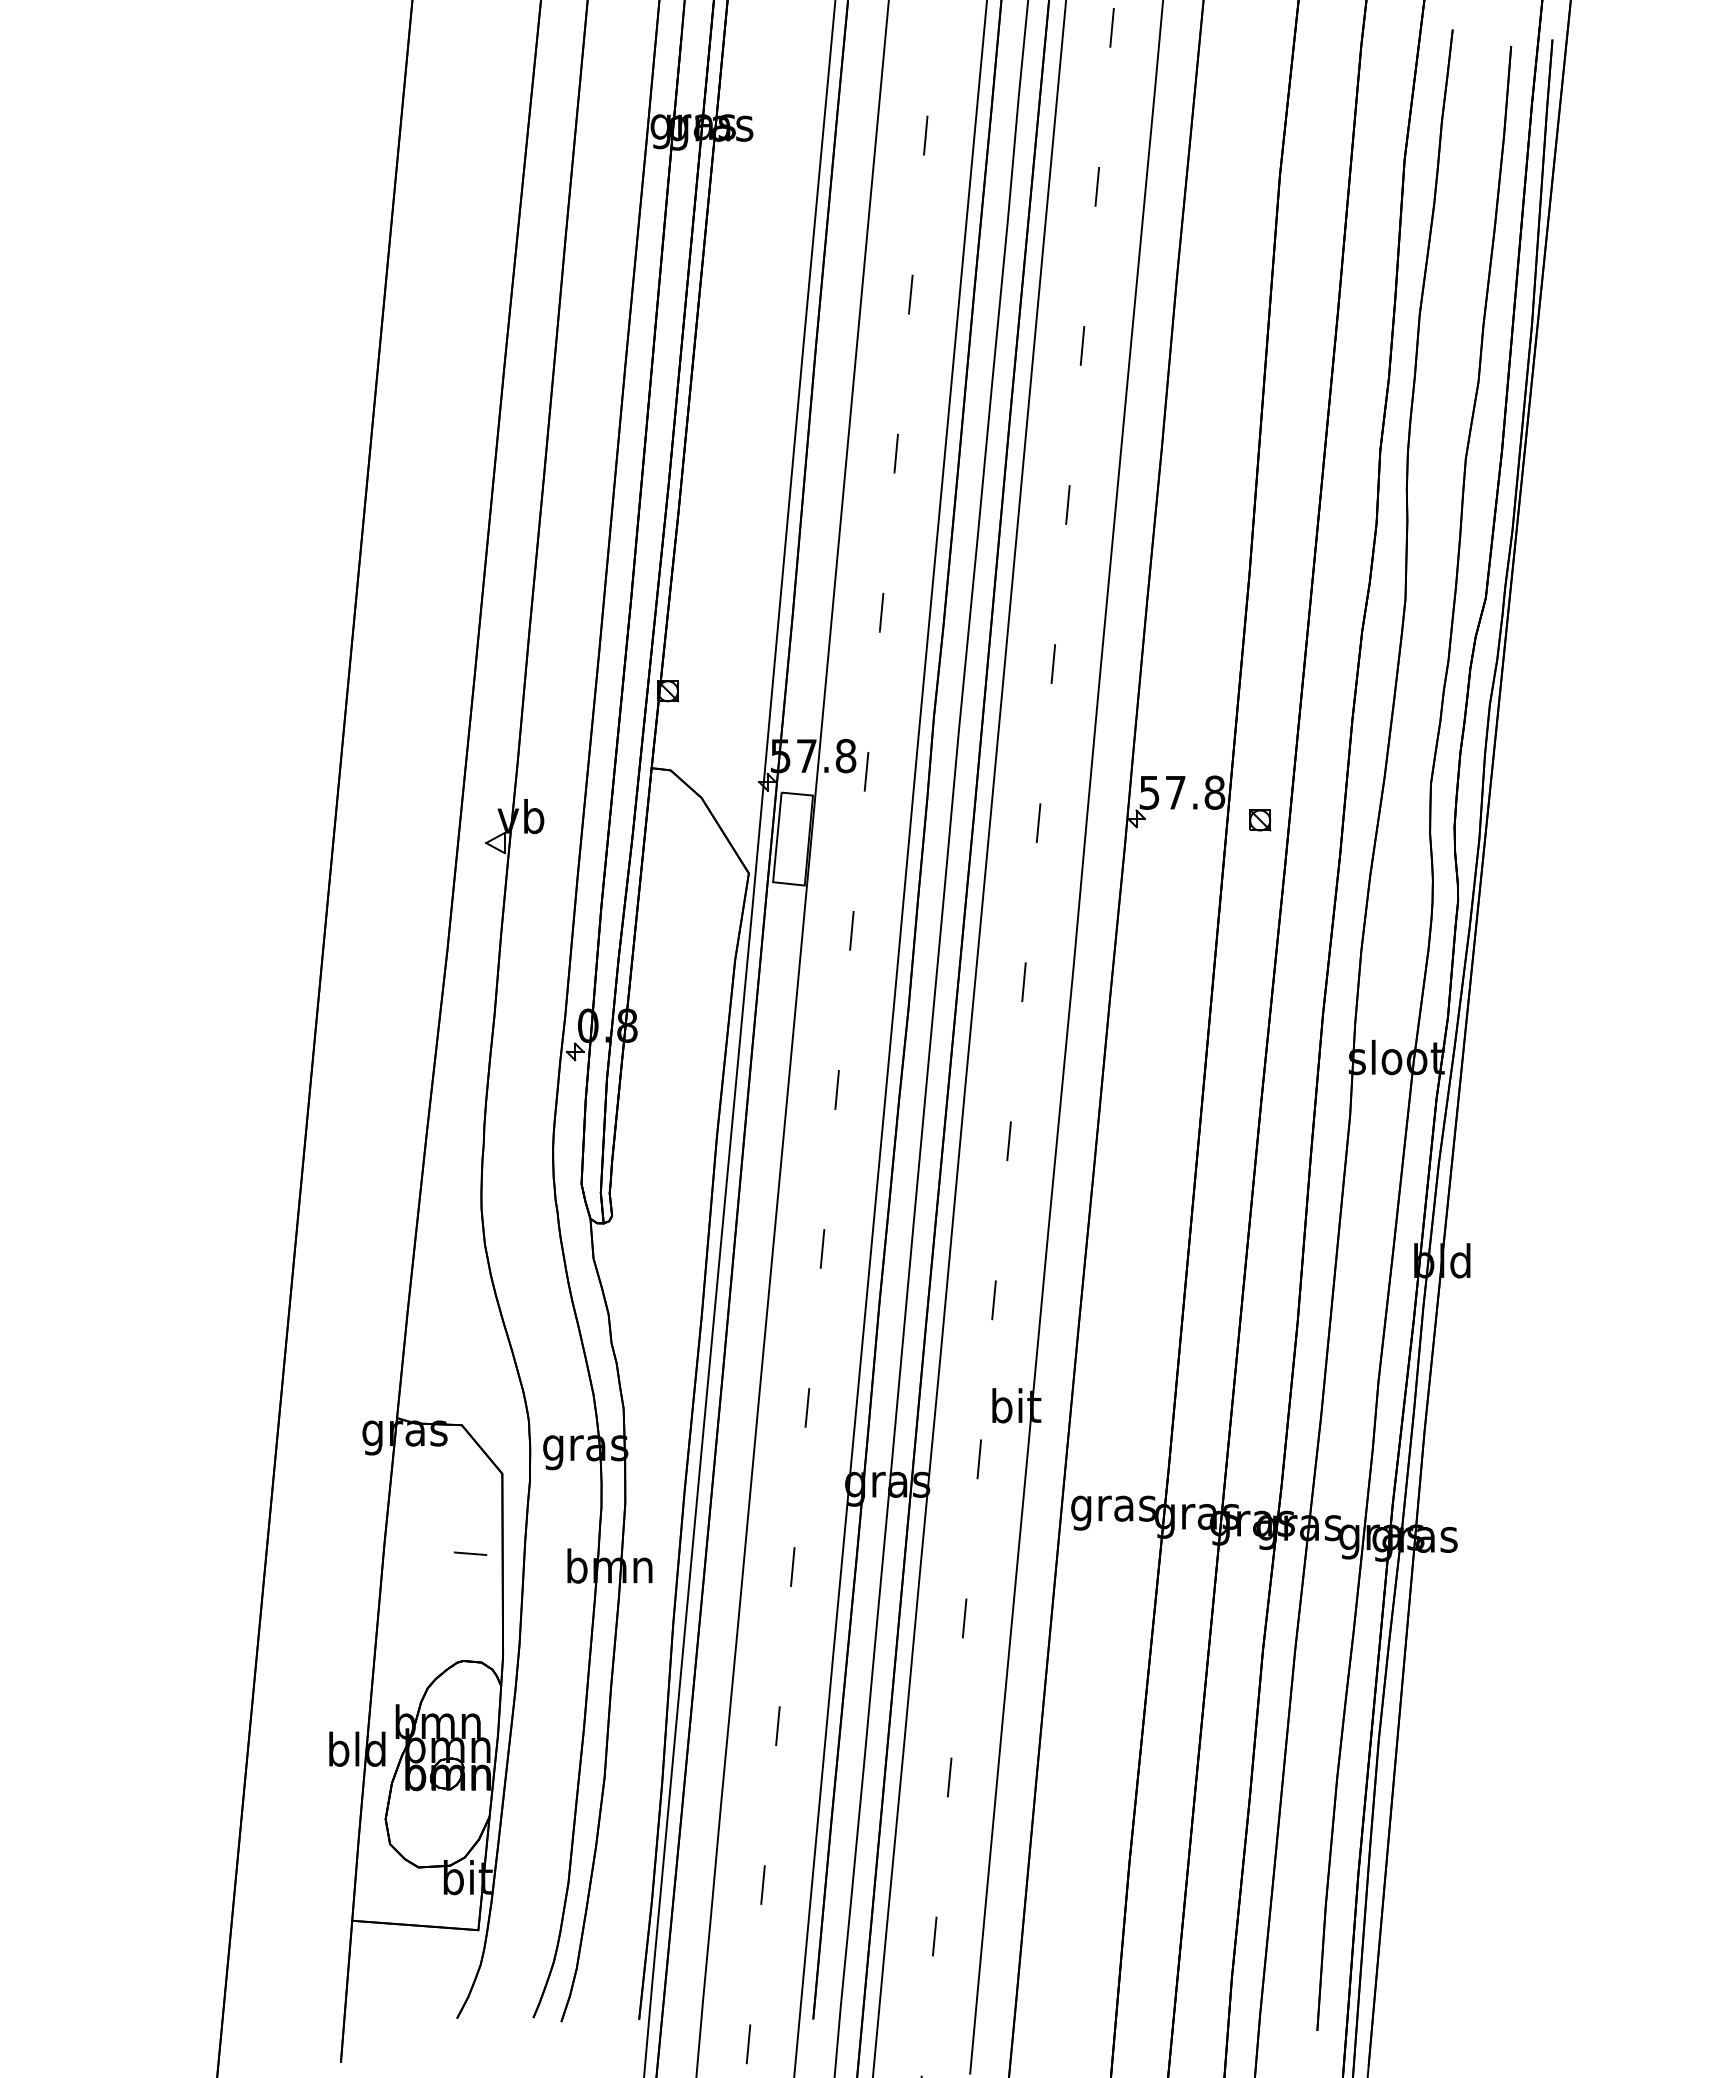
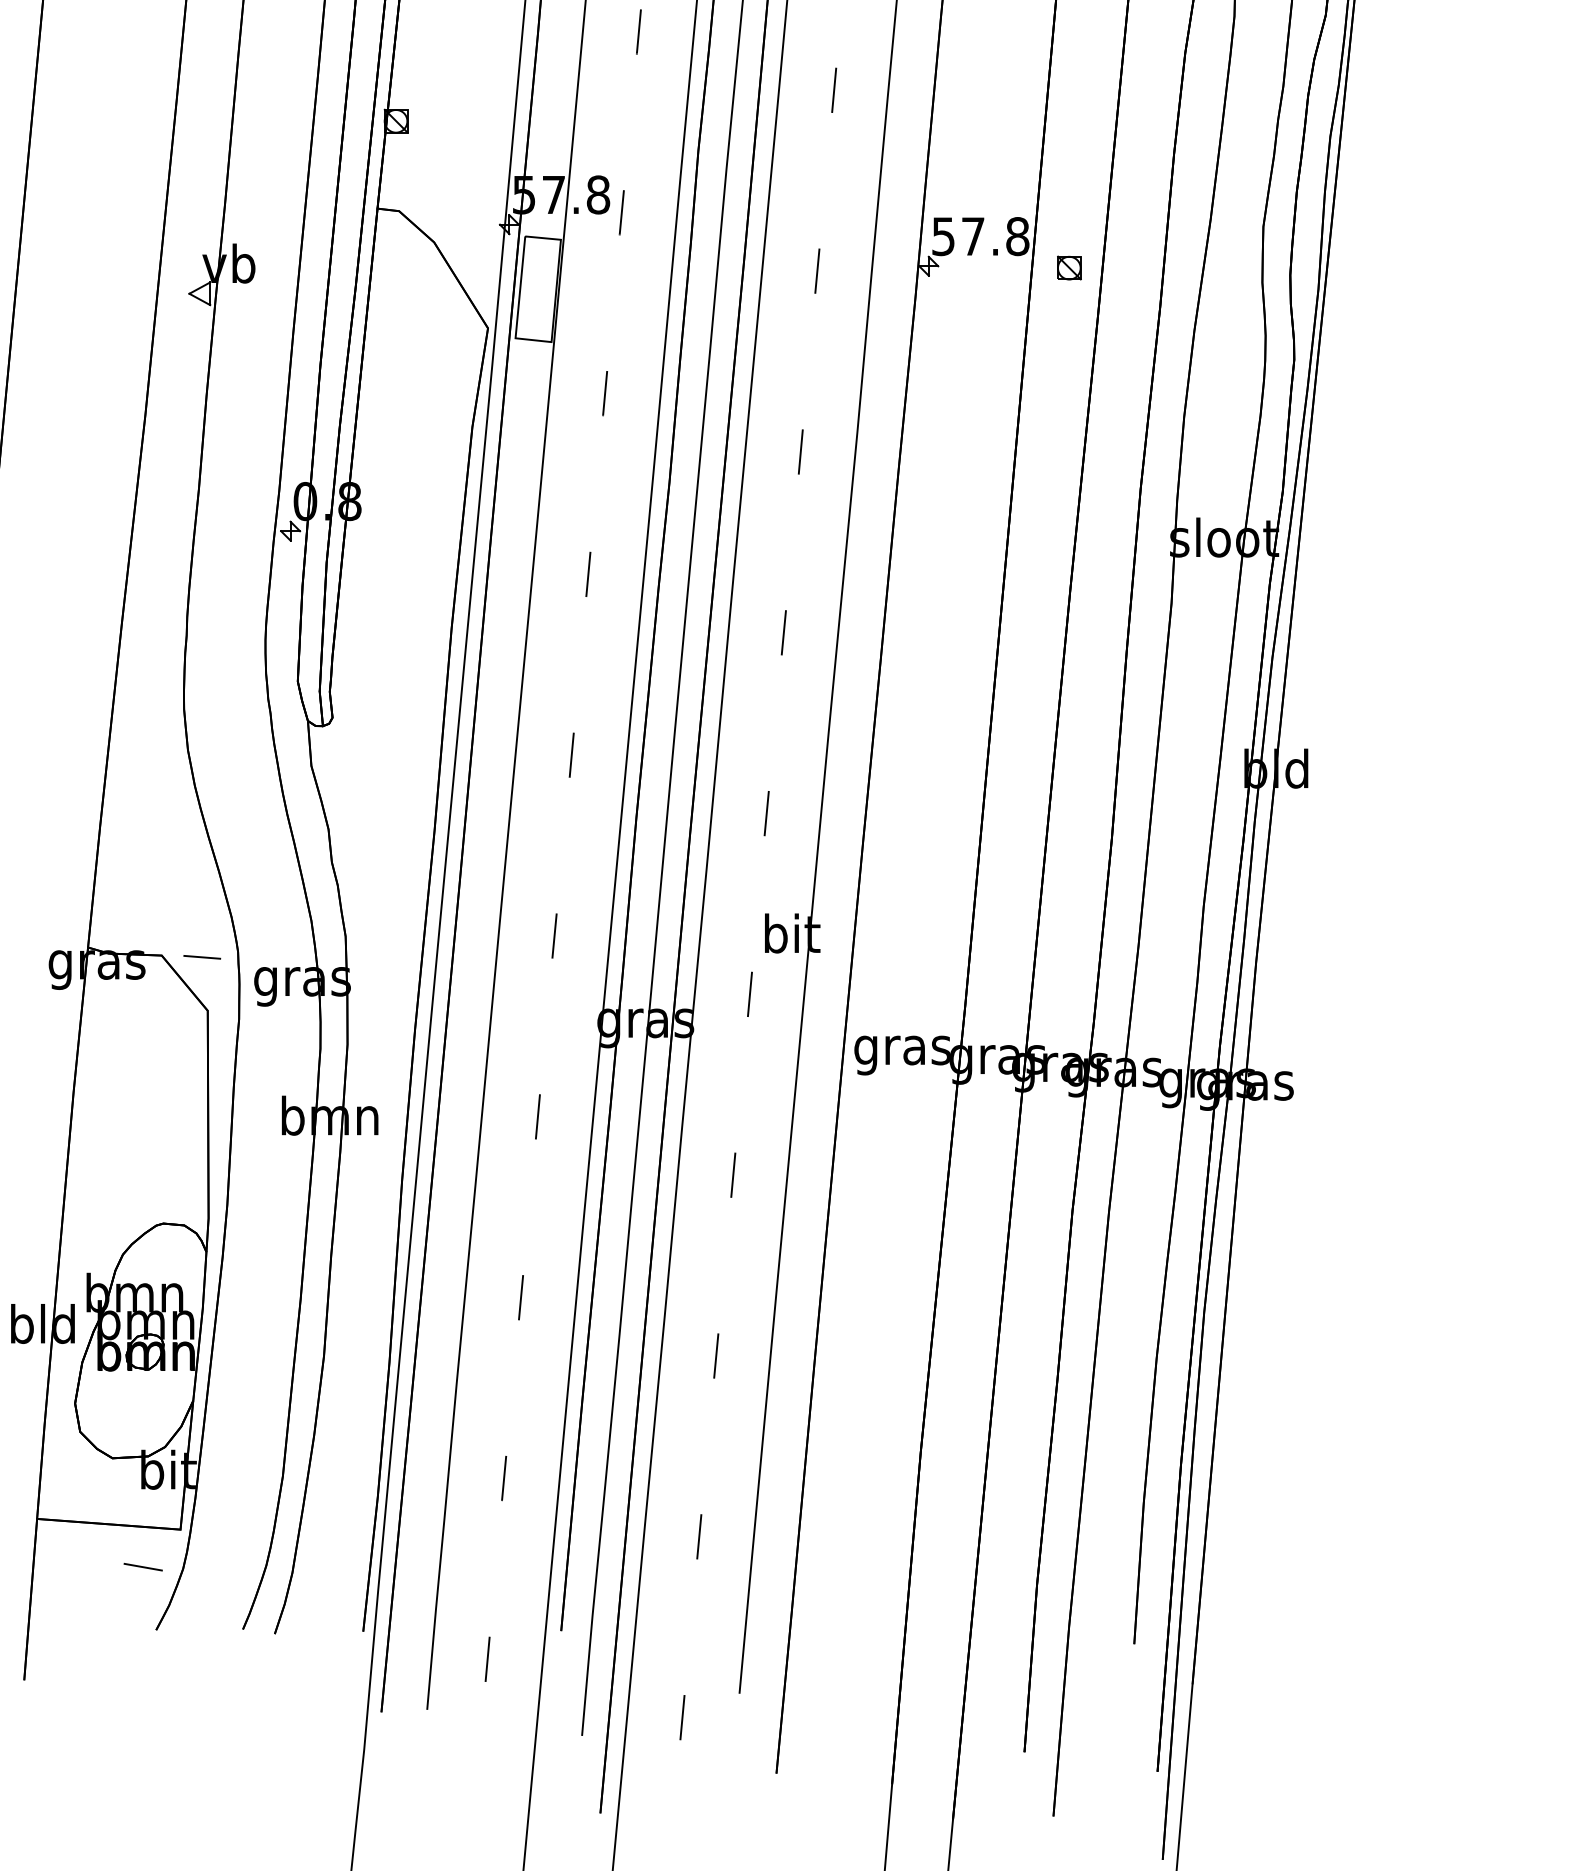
line: (470, 1553) -> (202, 957), moved
line: (445, 1963) -> (143, 1567), added

